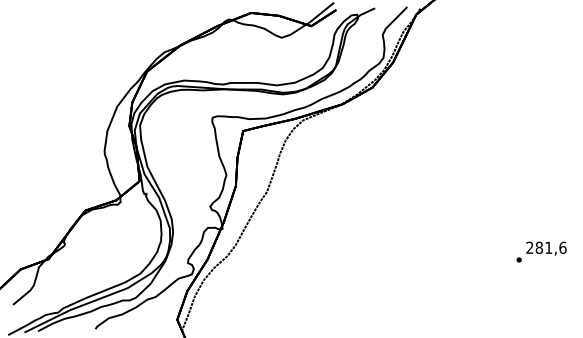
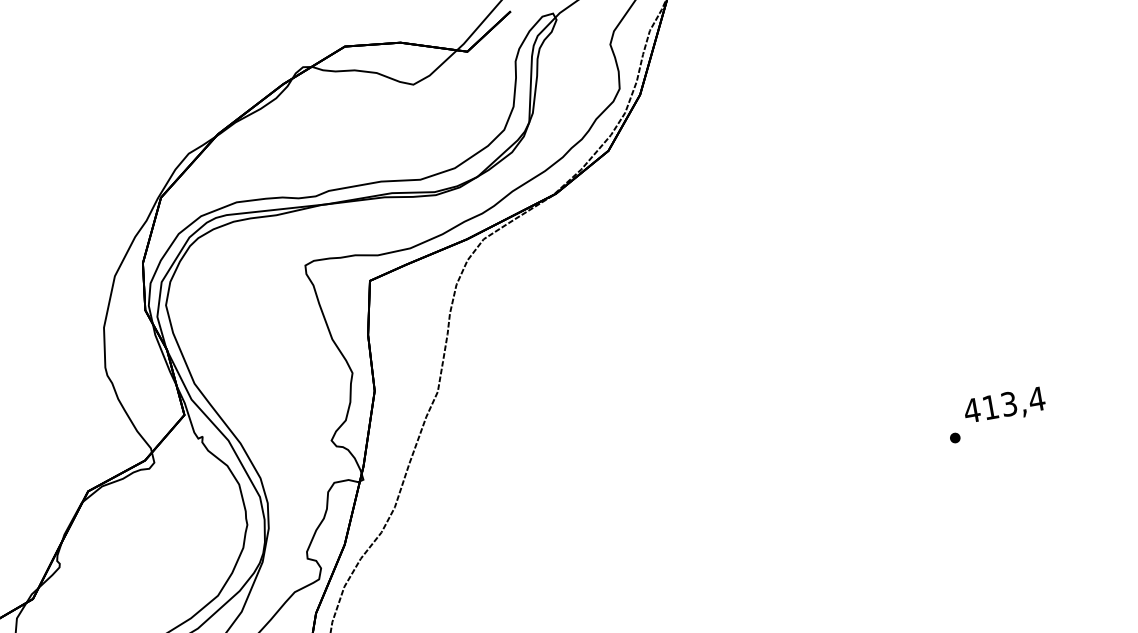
text: (546, 247) -> (1004, 404), 281,6 -> 413,4

